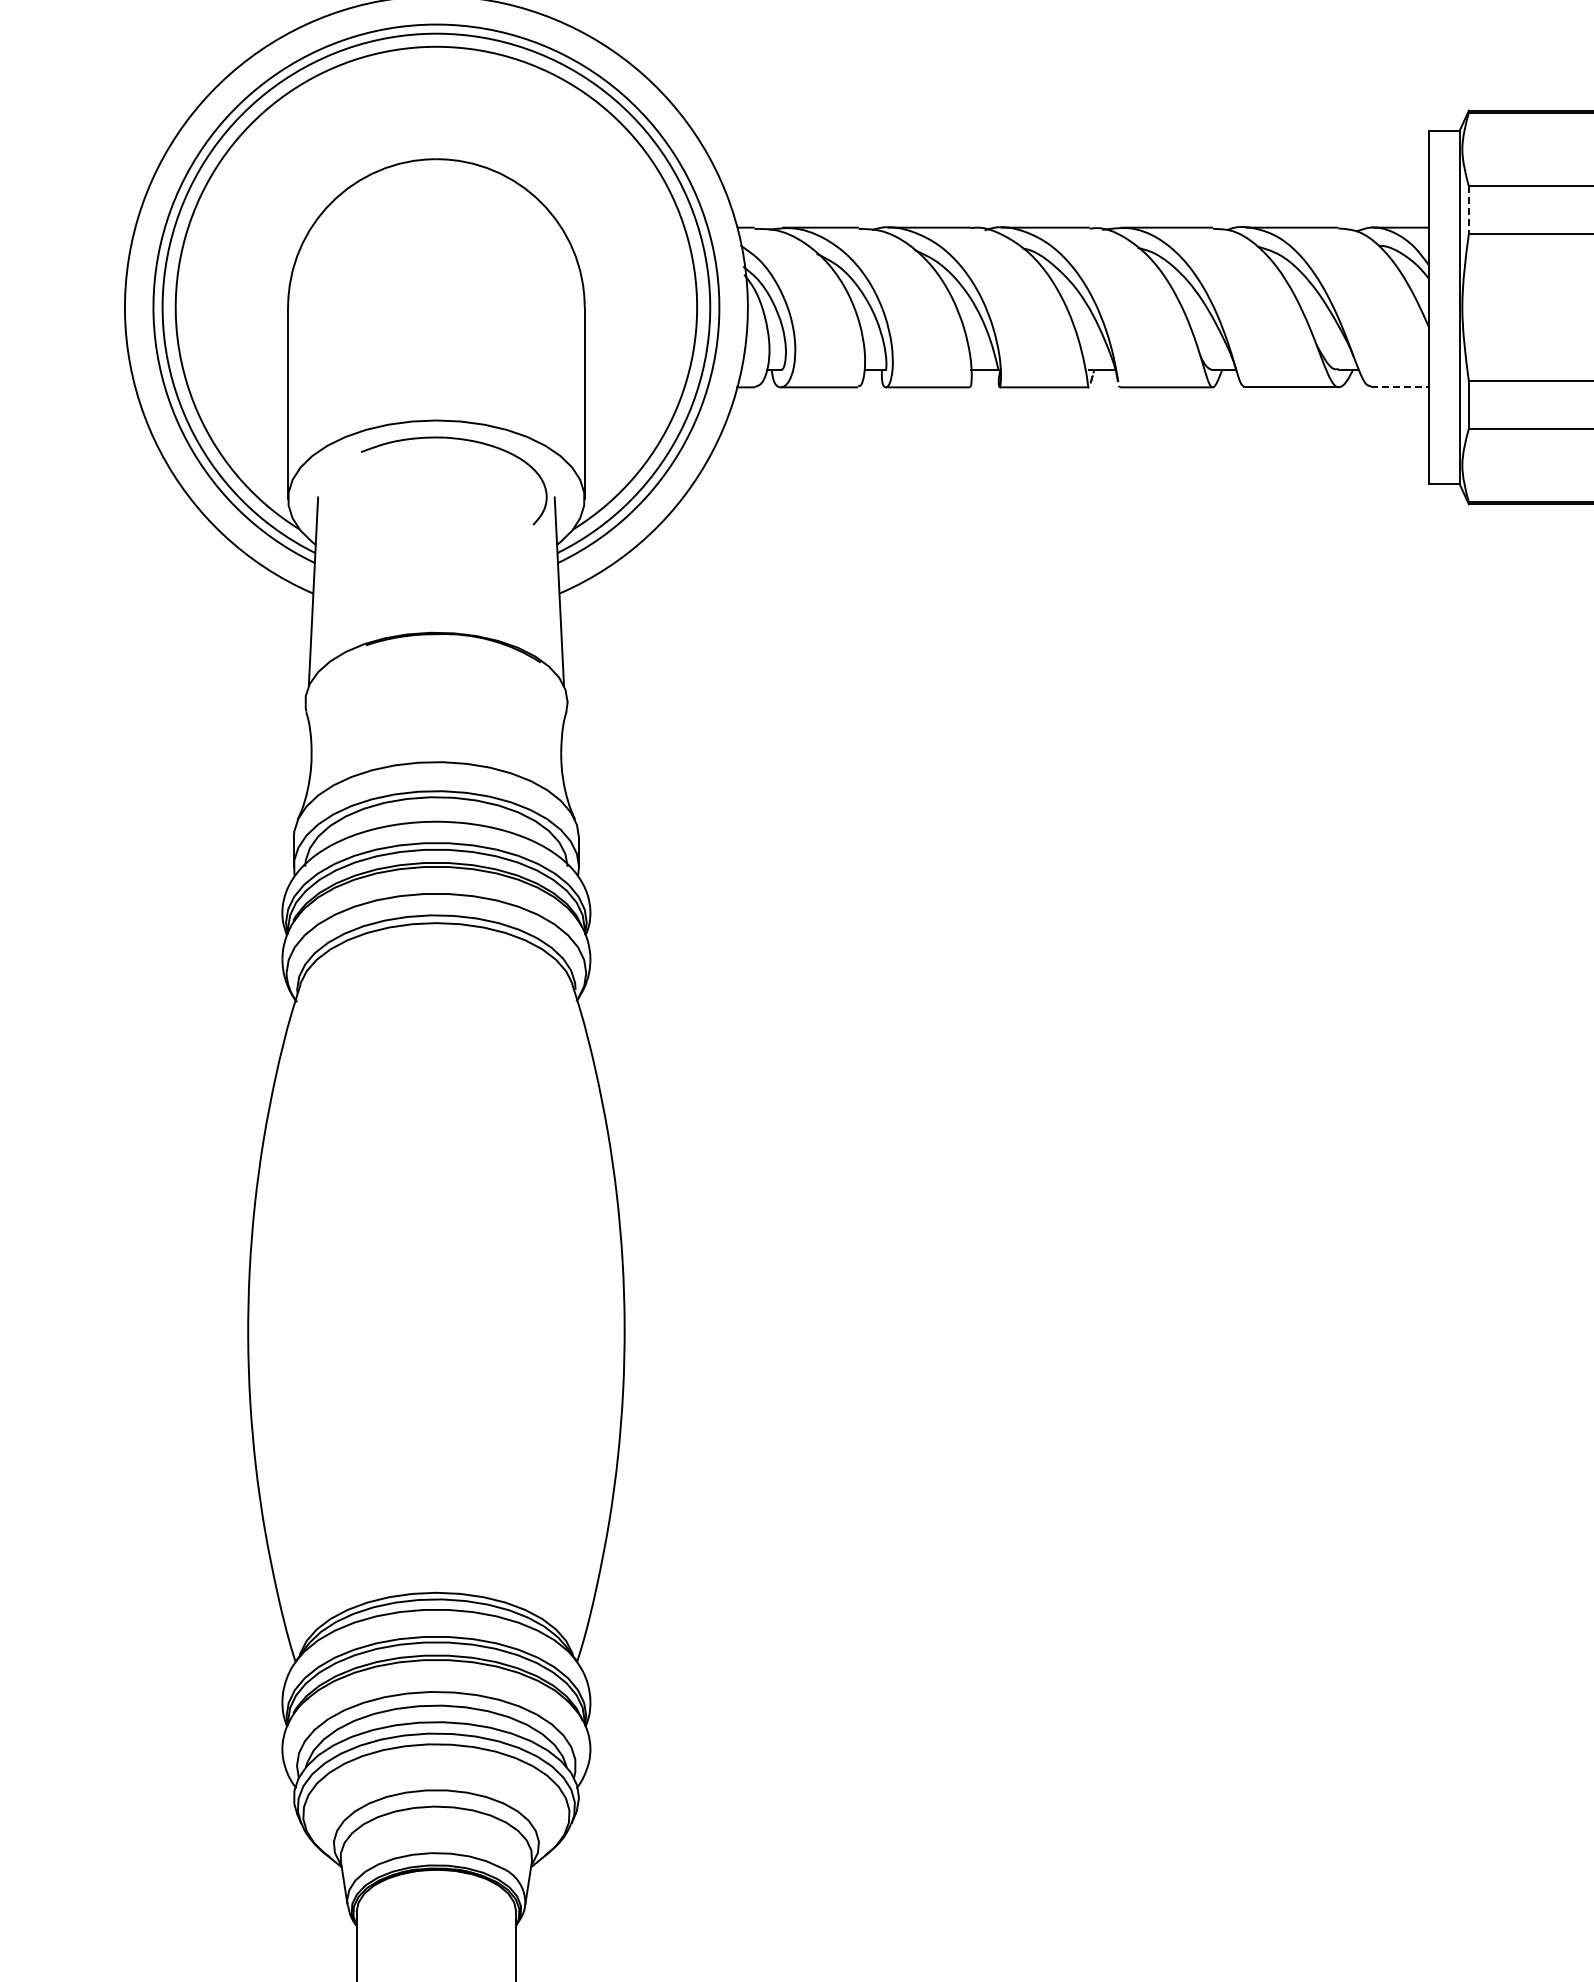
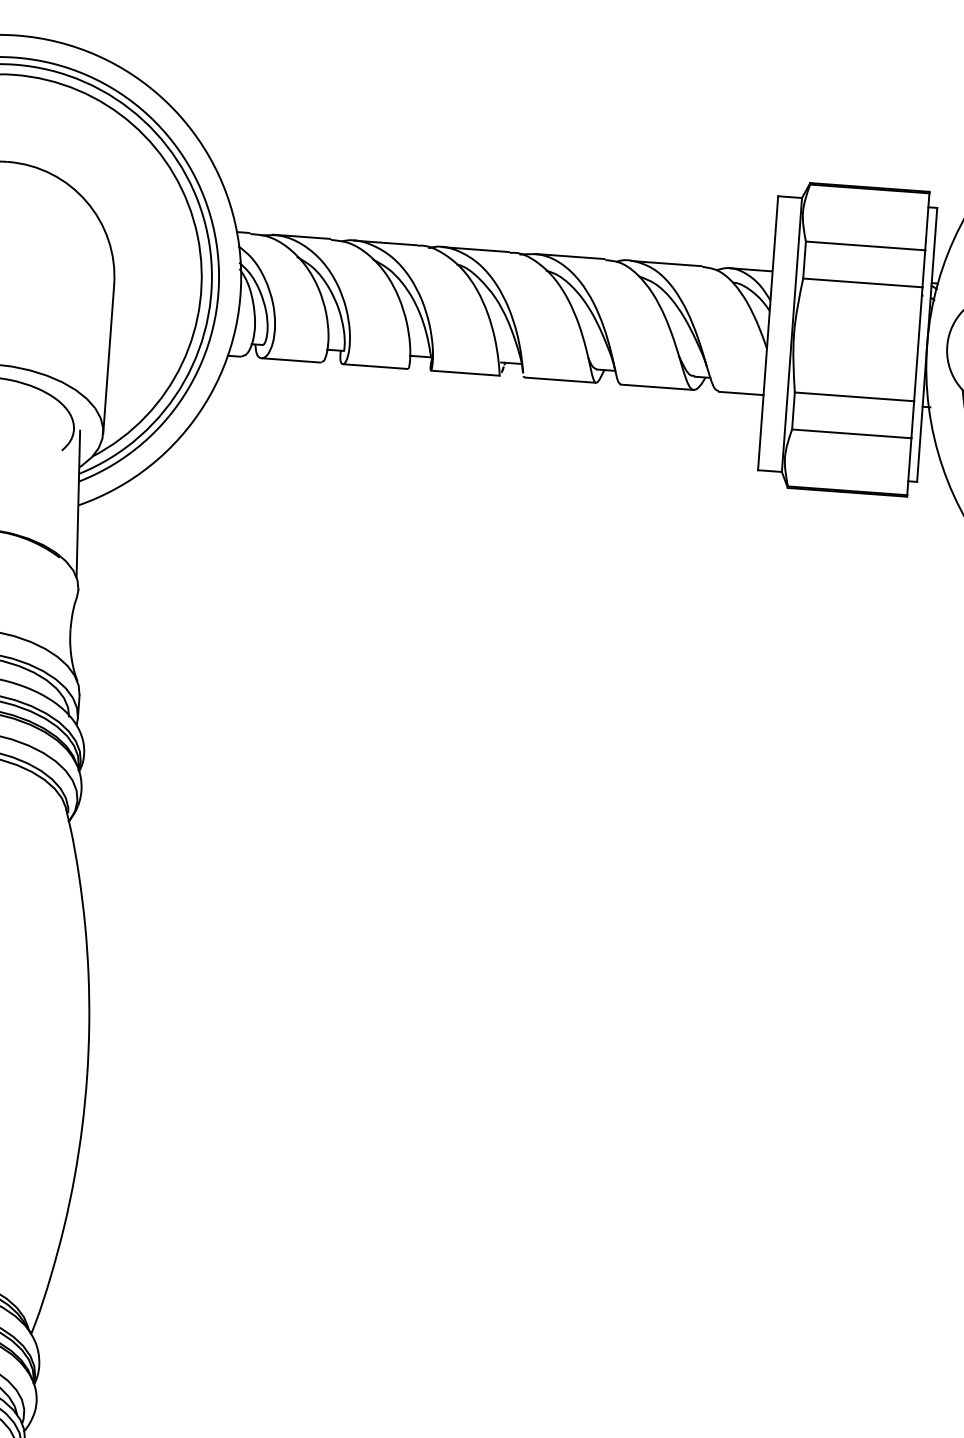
line: (1468, 210) -> (804, 260), dashed -> solid
line: (1400, 387) -> (741, 393), dashed -> solid

